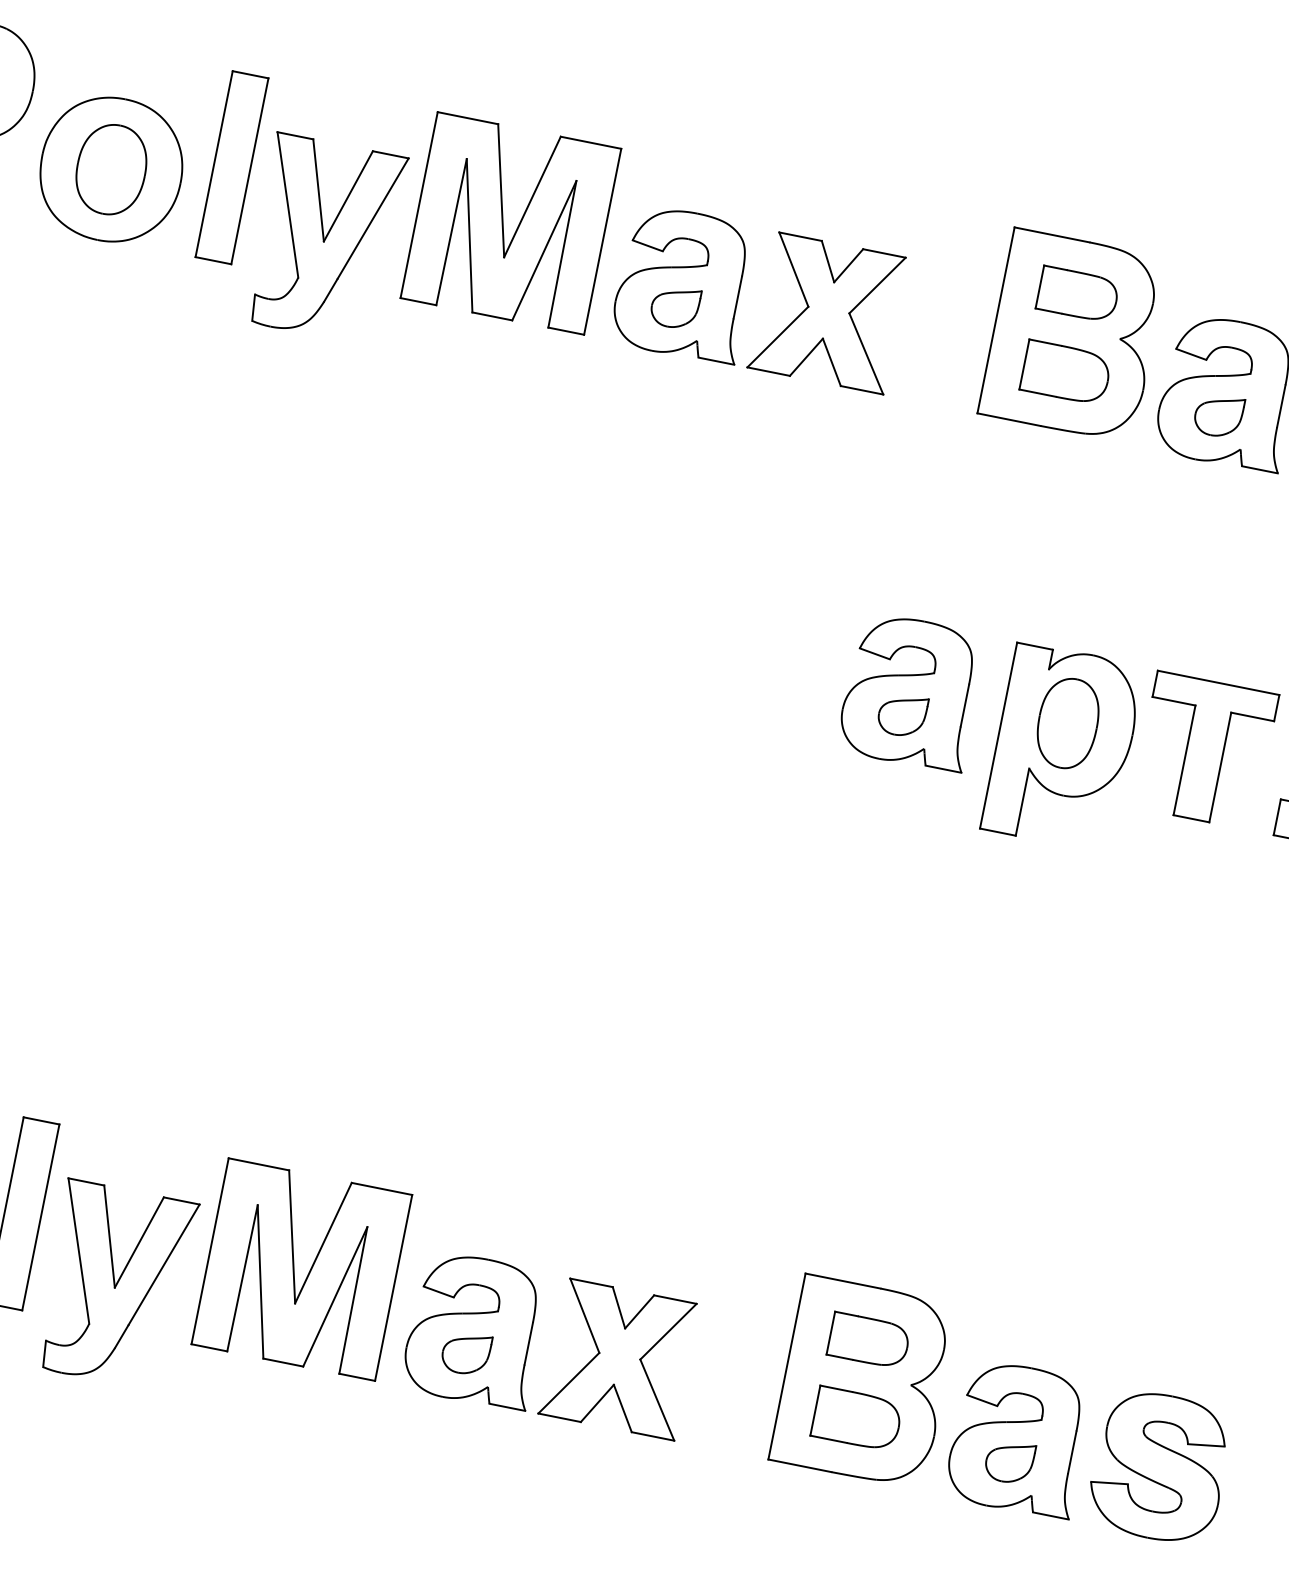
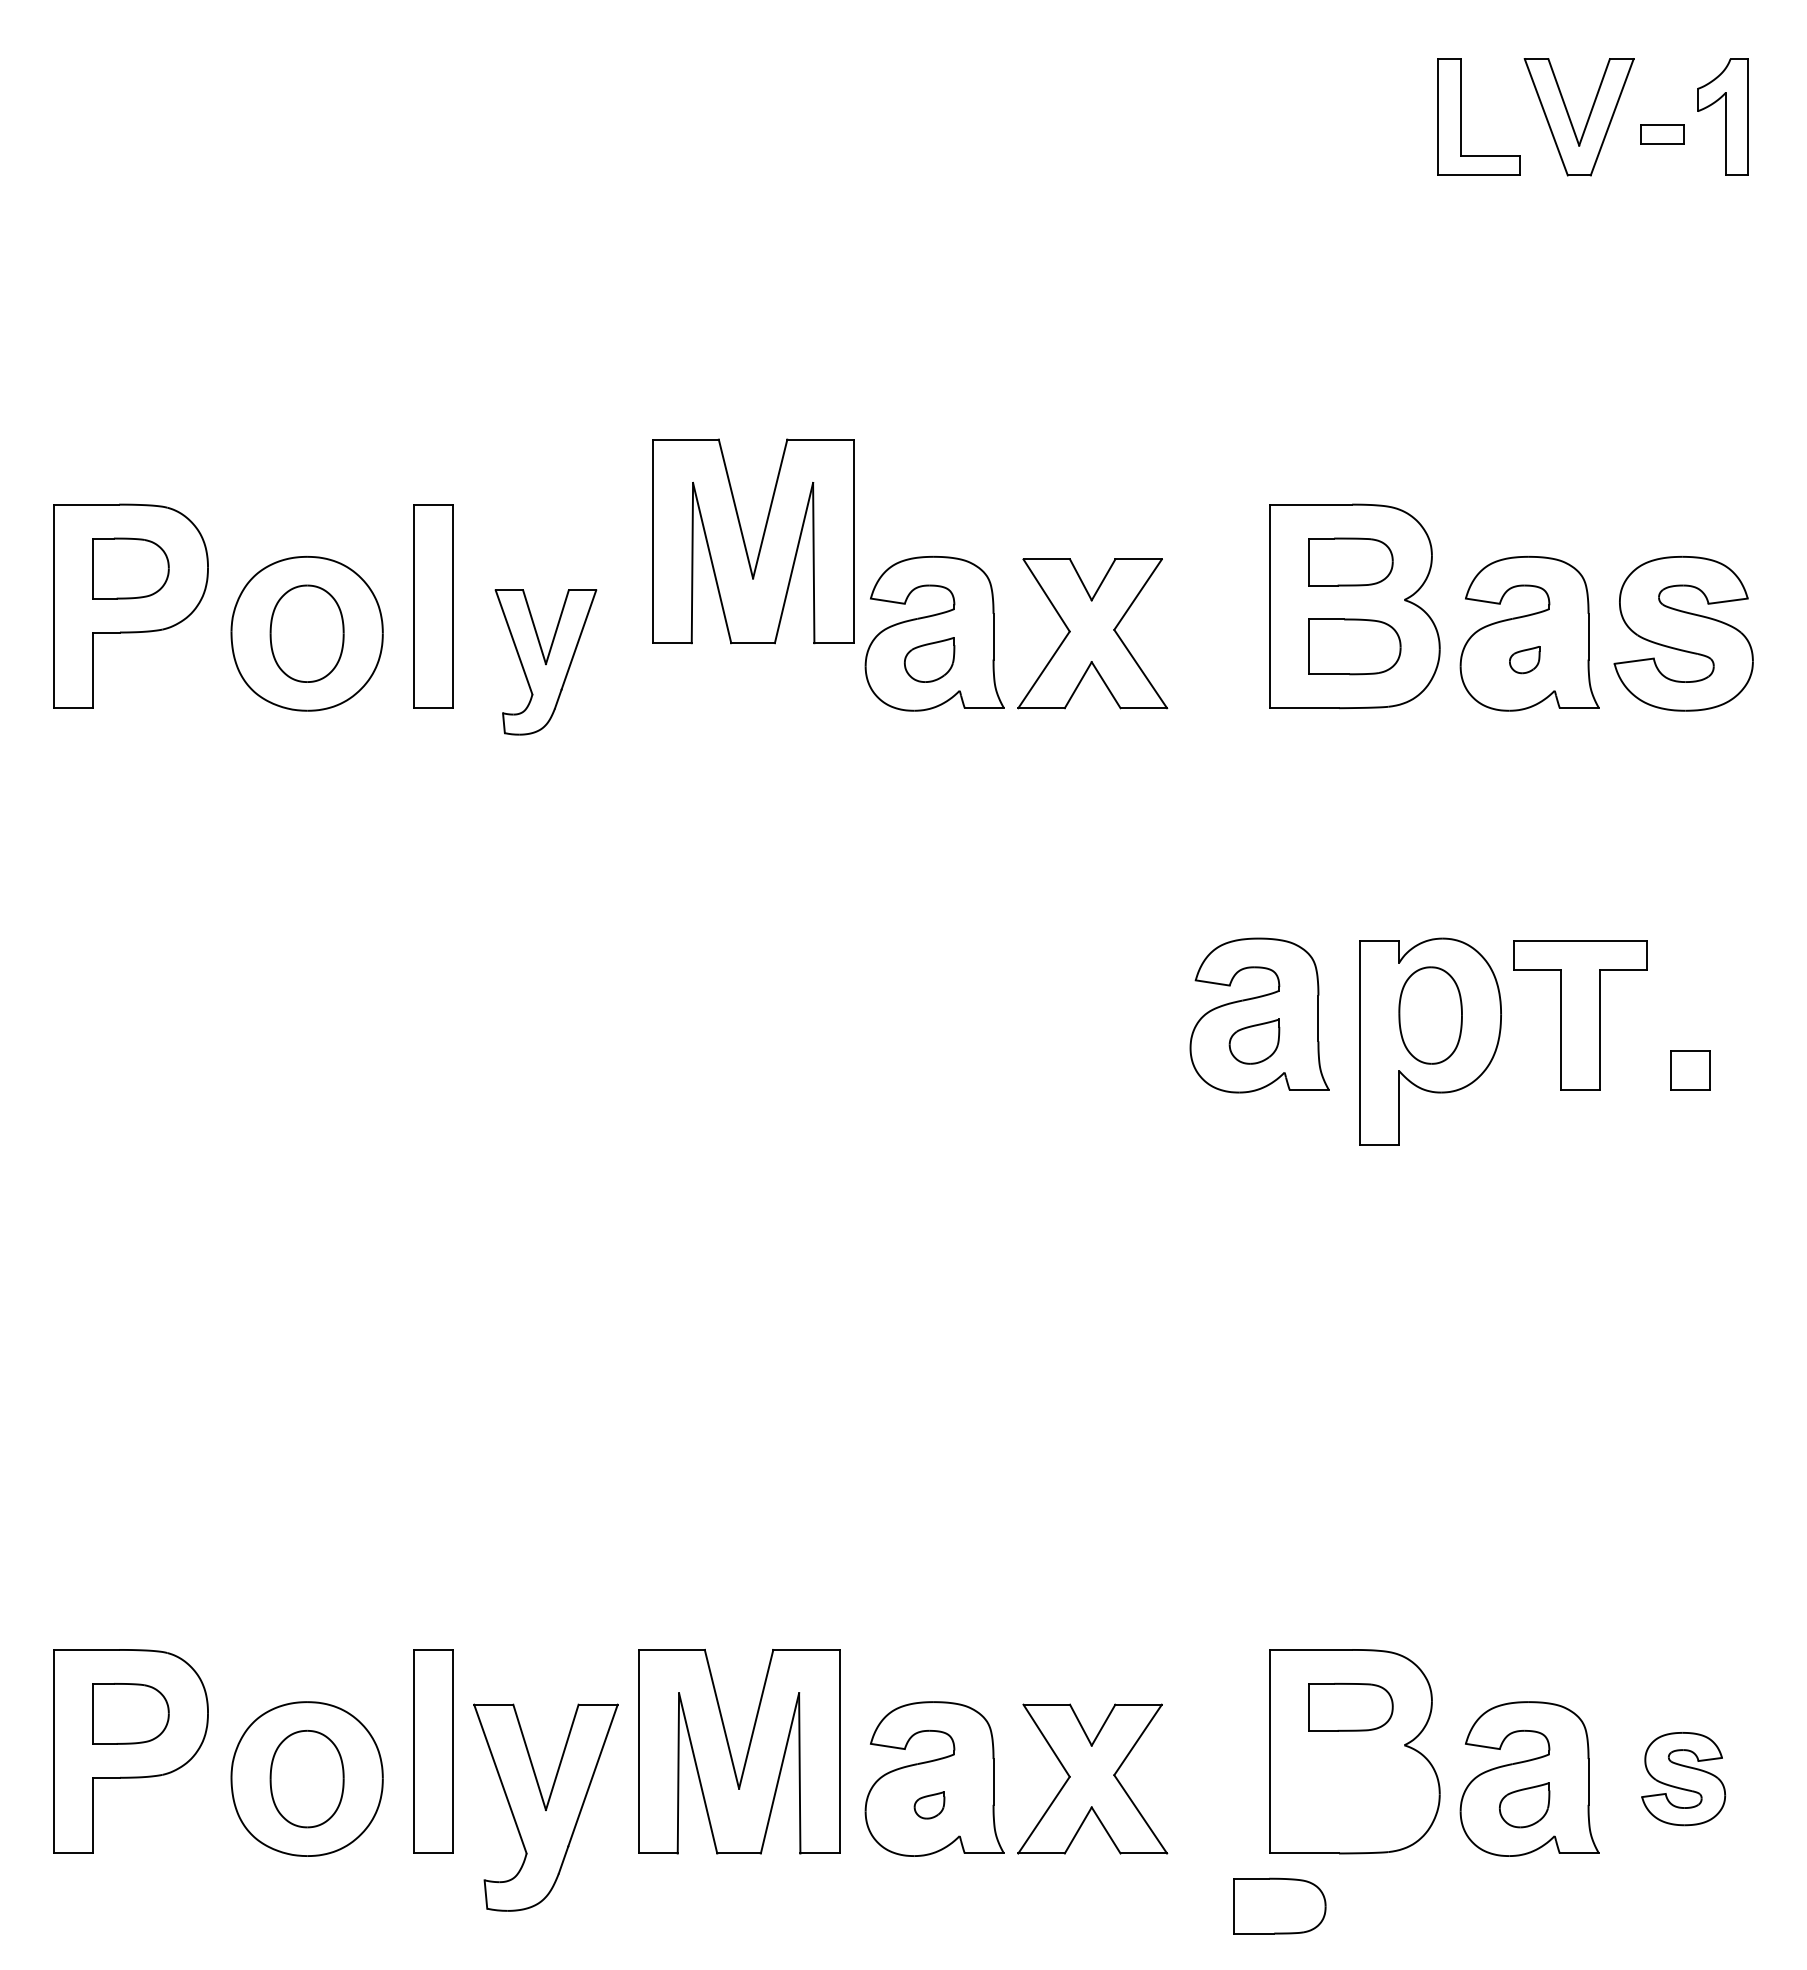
part: (517, 226) -> (760, 543), moved
part: (323, 239) -> (545, 662), size x0.7
part: (1218, 415) -> (1524, 659), size x0.6
part: (466, 1353) -> (929, 1805), size x0.6
part: (856, 1418) -> (1279, 1905), moved
part: (1159, 1466) -> (1683, 1778), size x0.6

